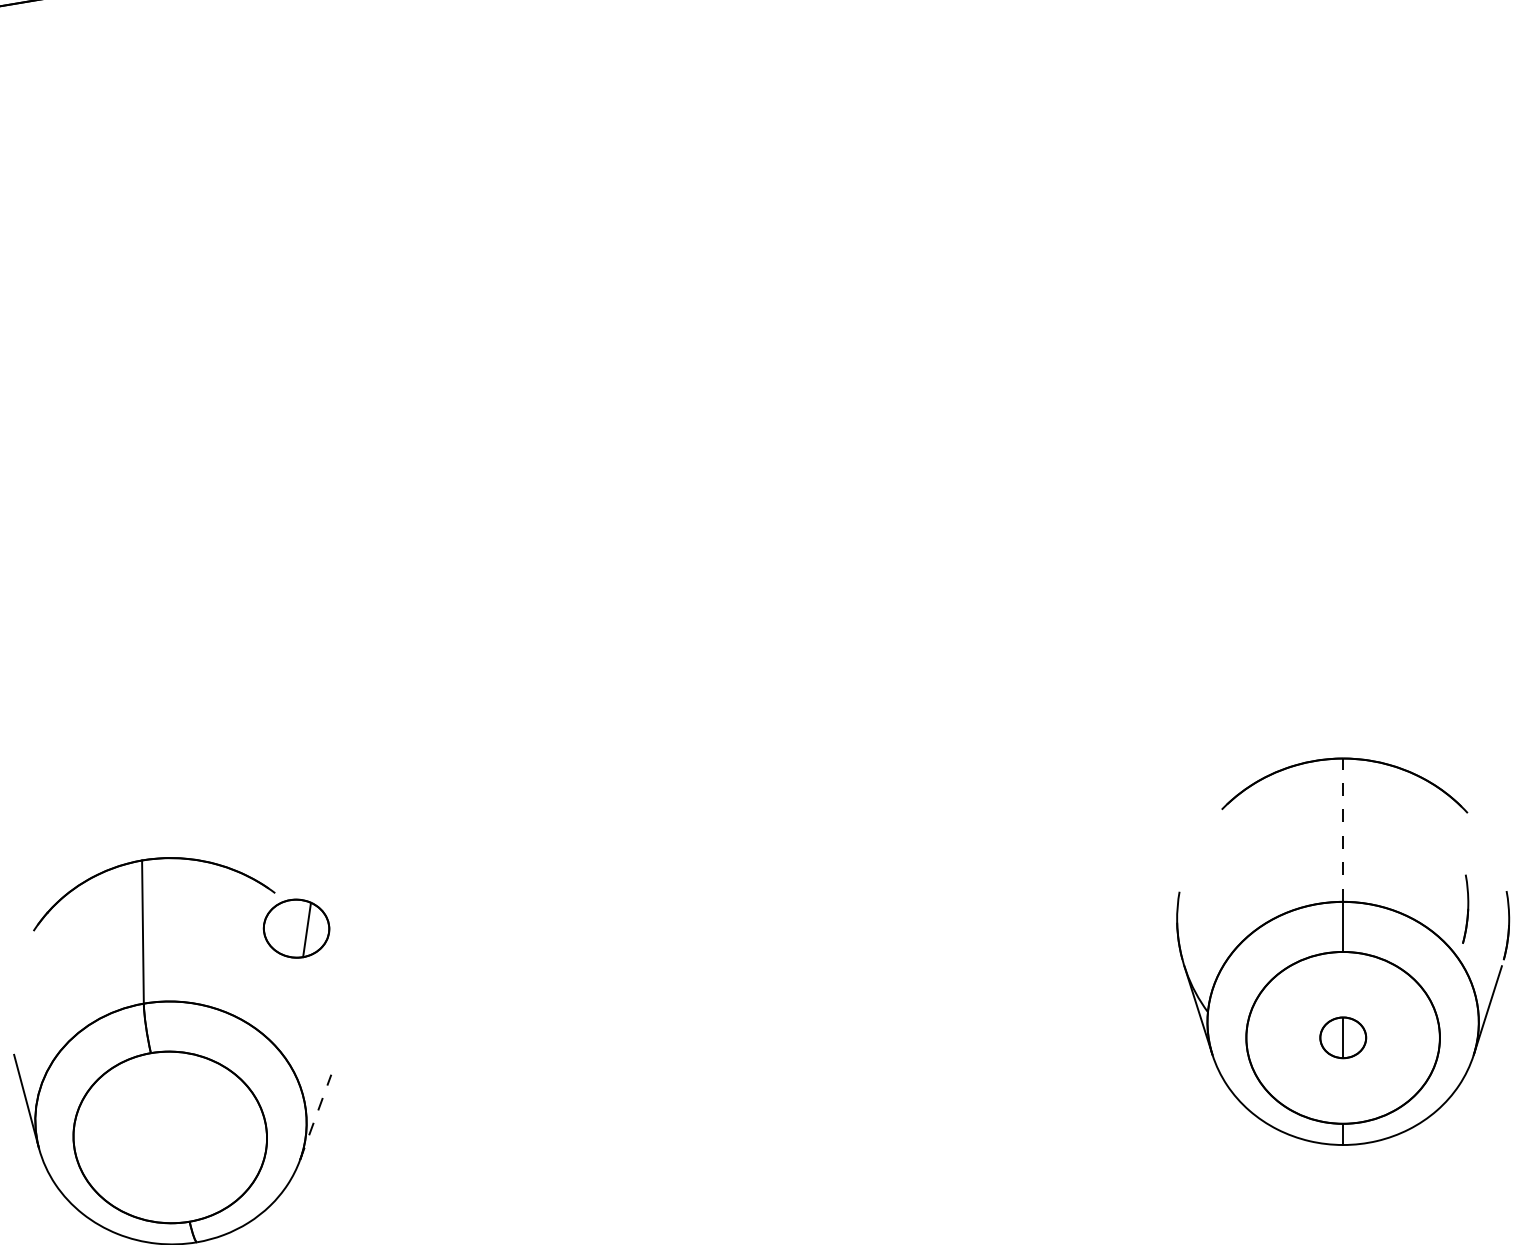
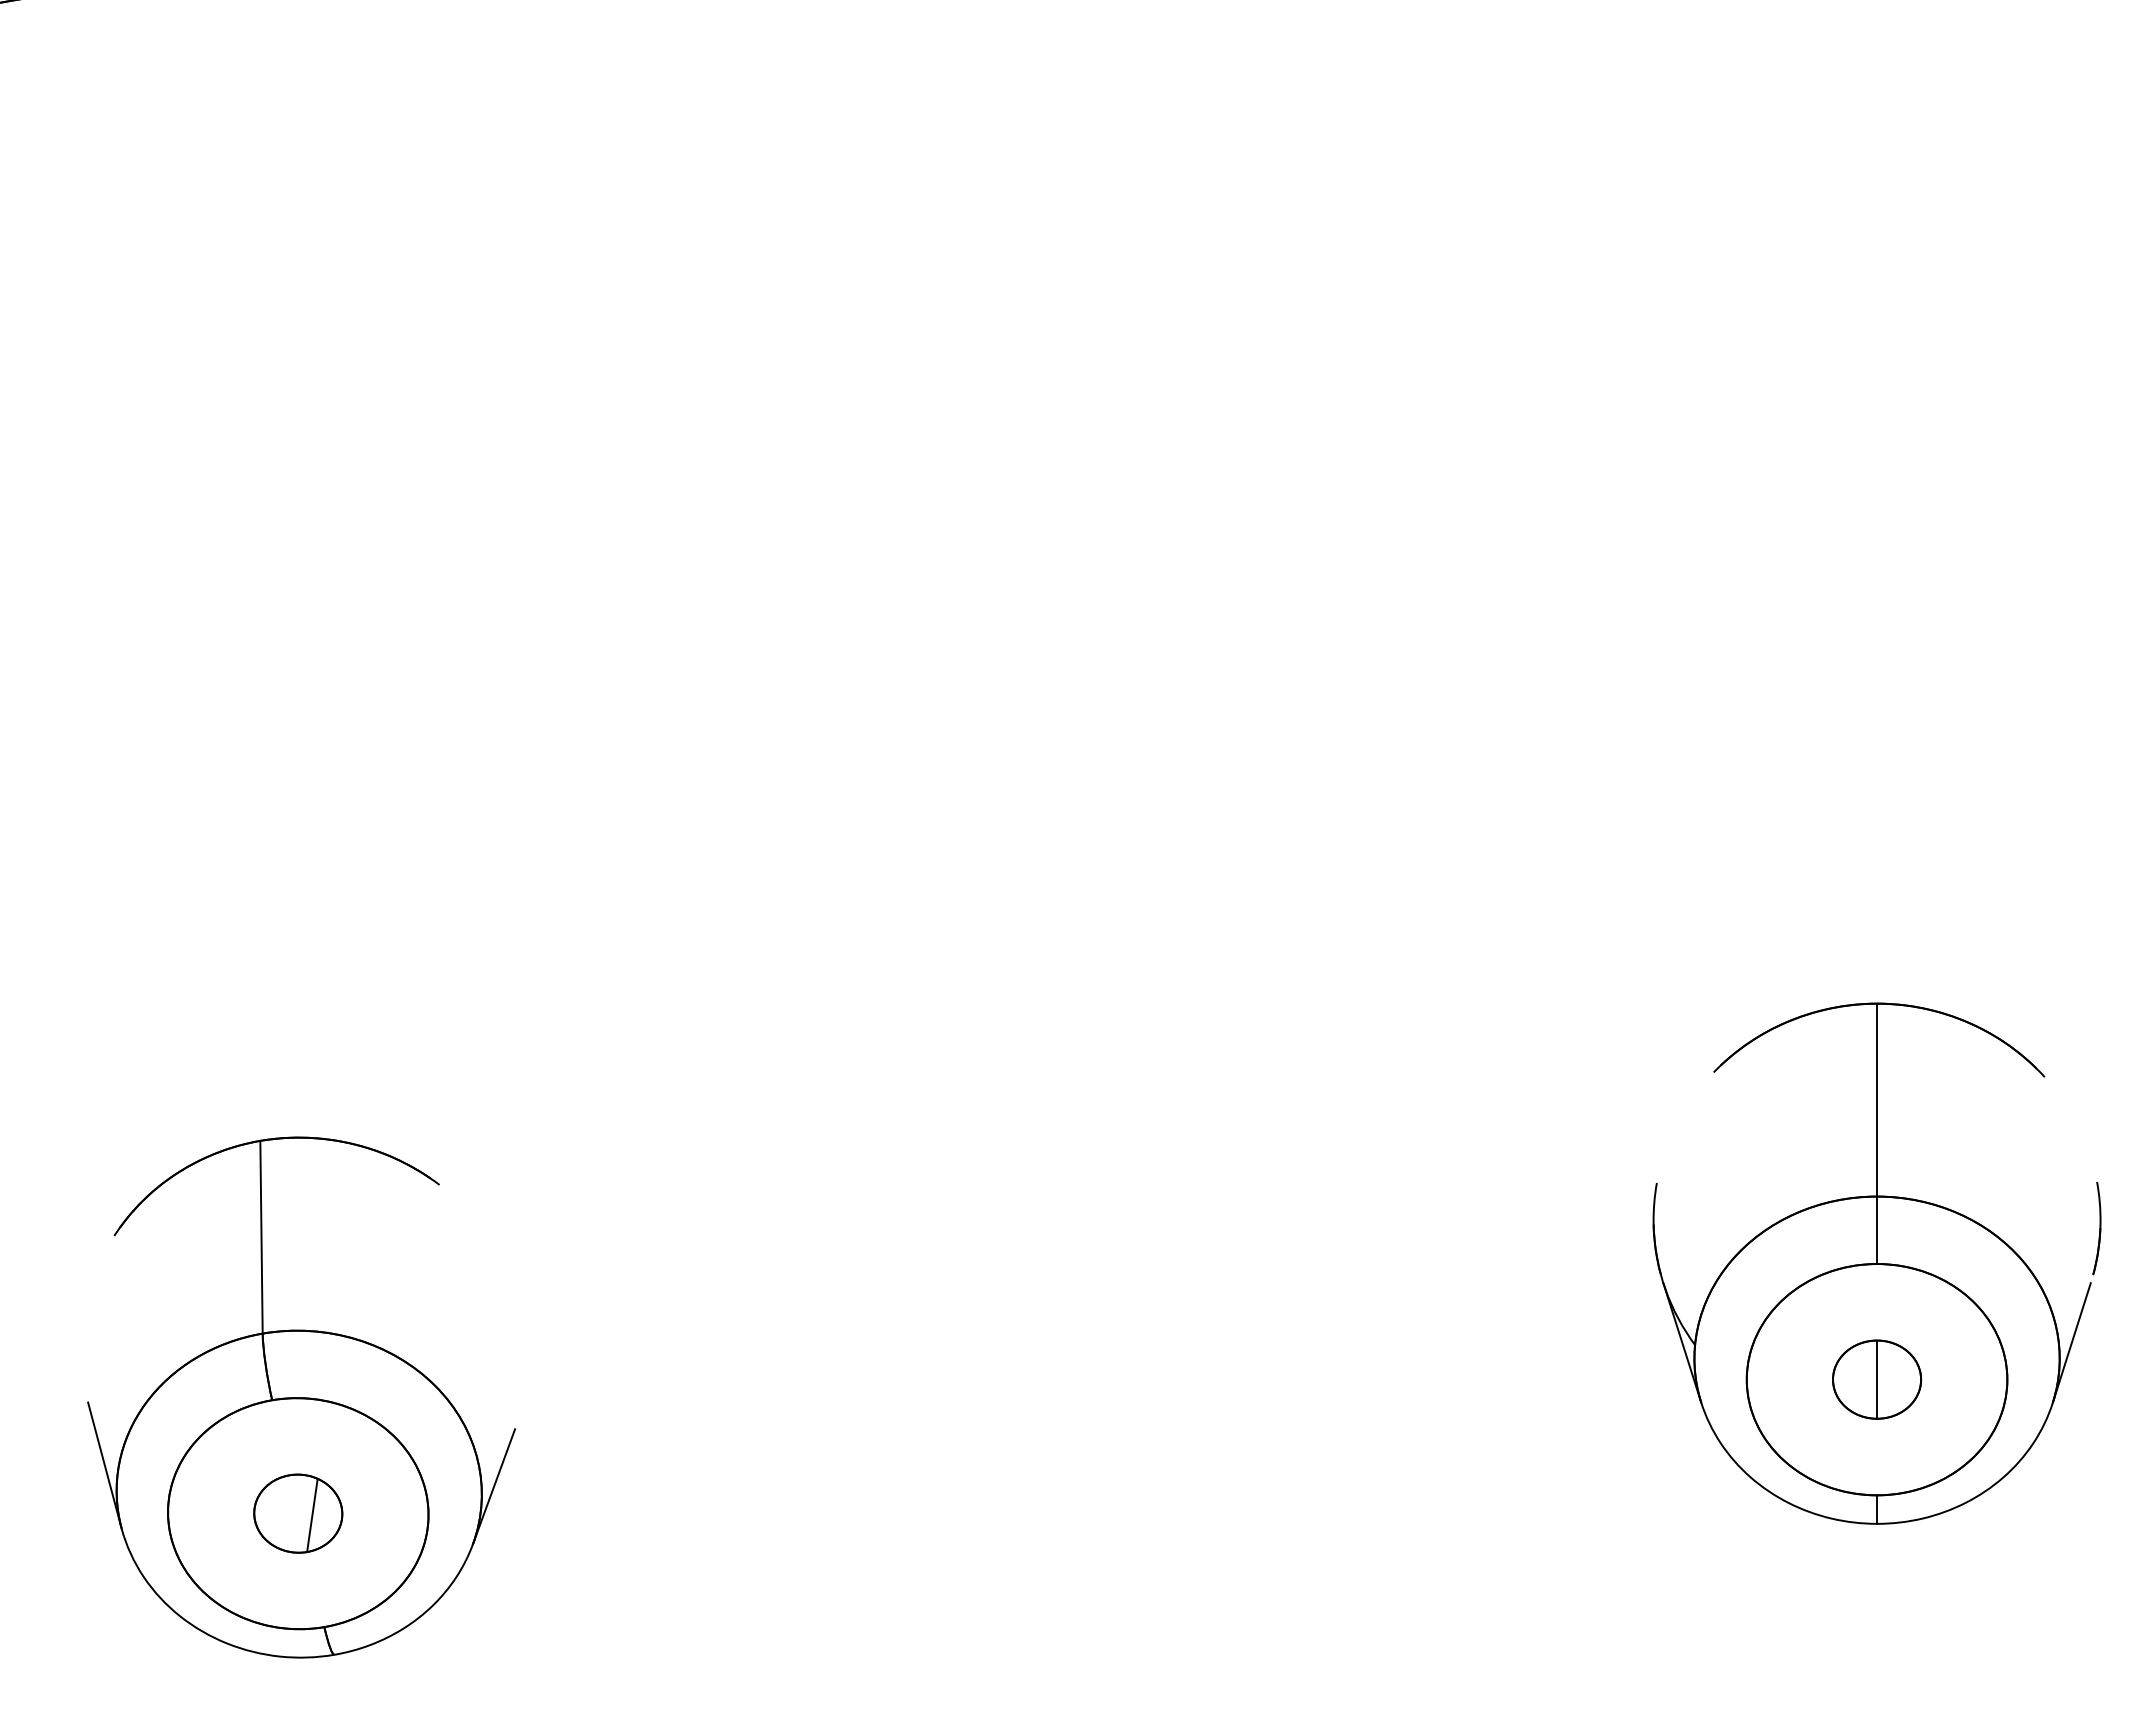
line: (1343, 829) -> (1877, 1099), dashed -> solid
part: (1465, 909) -> (2041, 1206), removed
part: (296, 928) -> (298, 1513), moved
part: (1343, 1037) -> (1877, 1379), size x1.43
line: (316, 1117) -> (494, 1486), dashed -> solid

